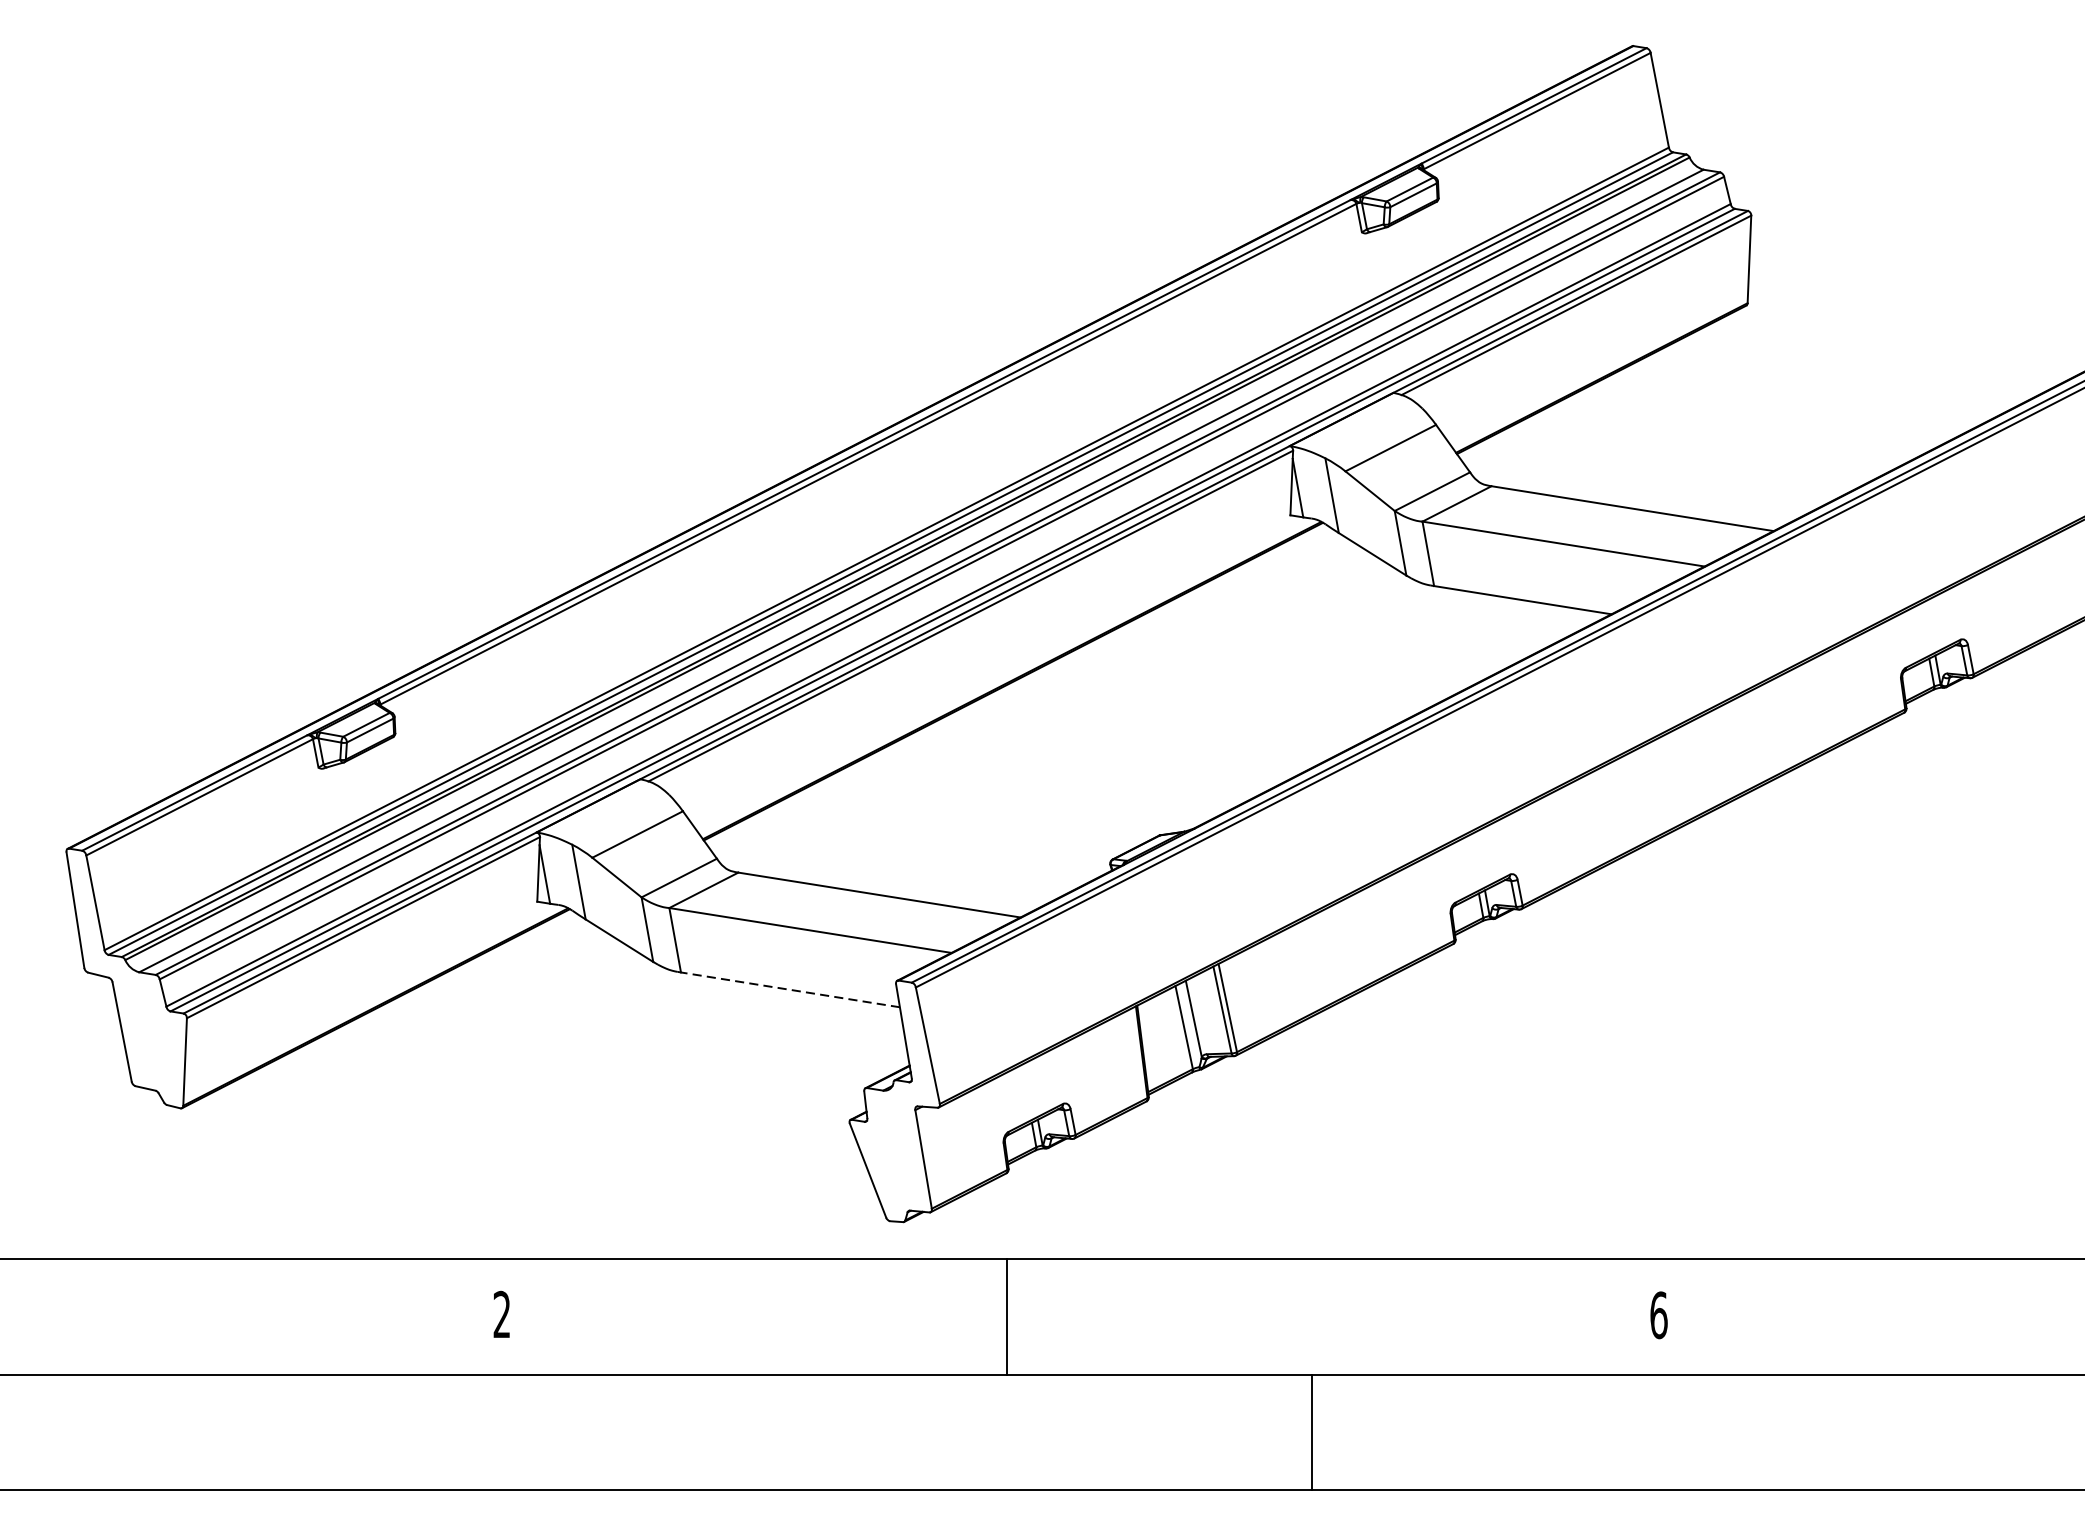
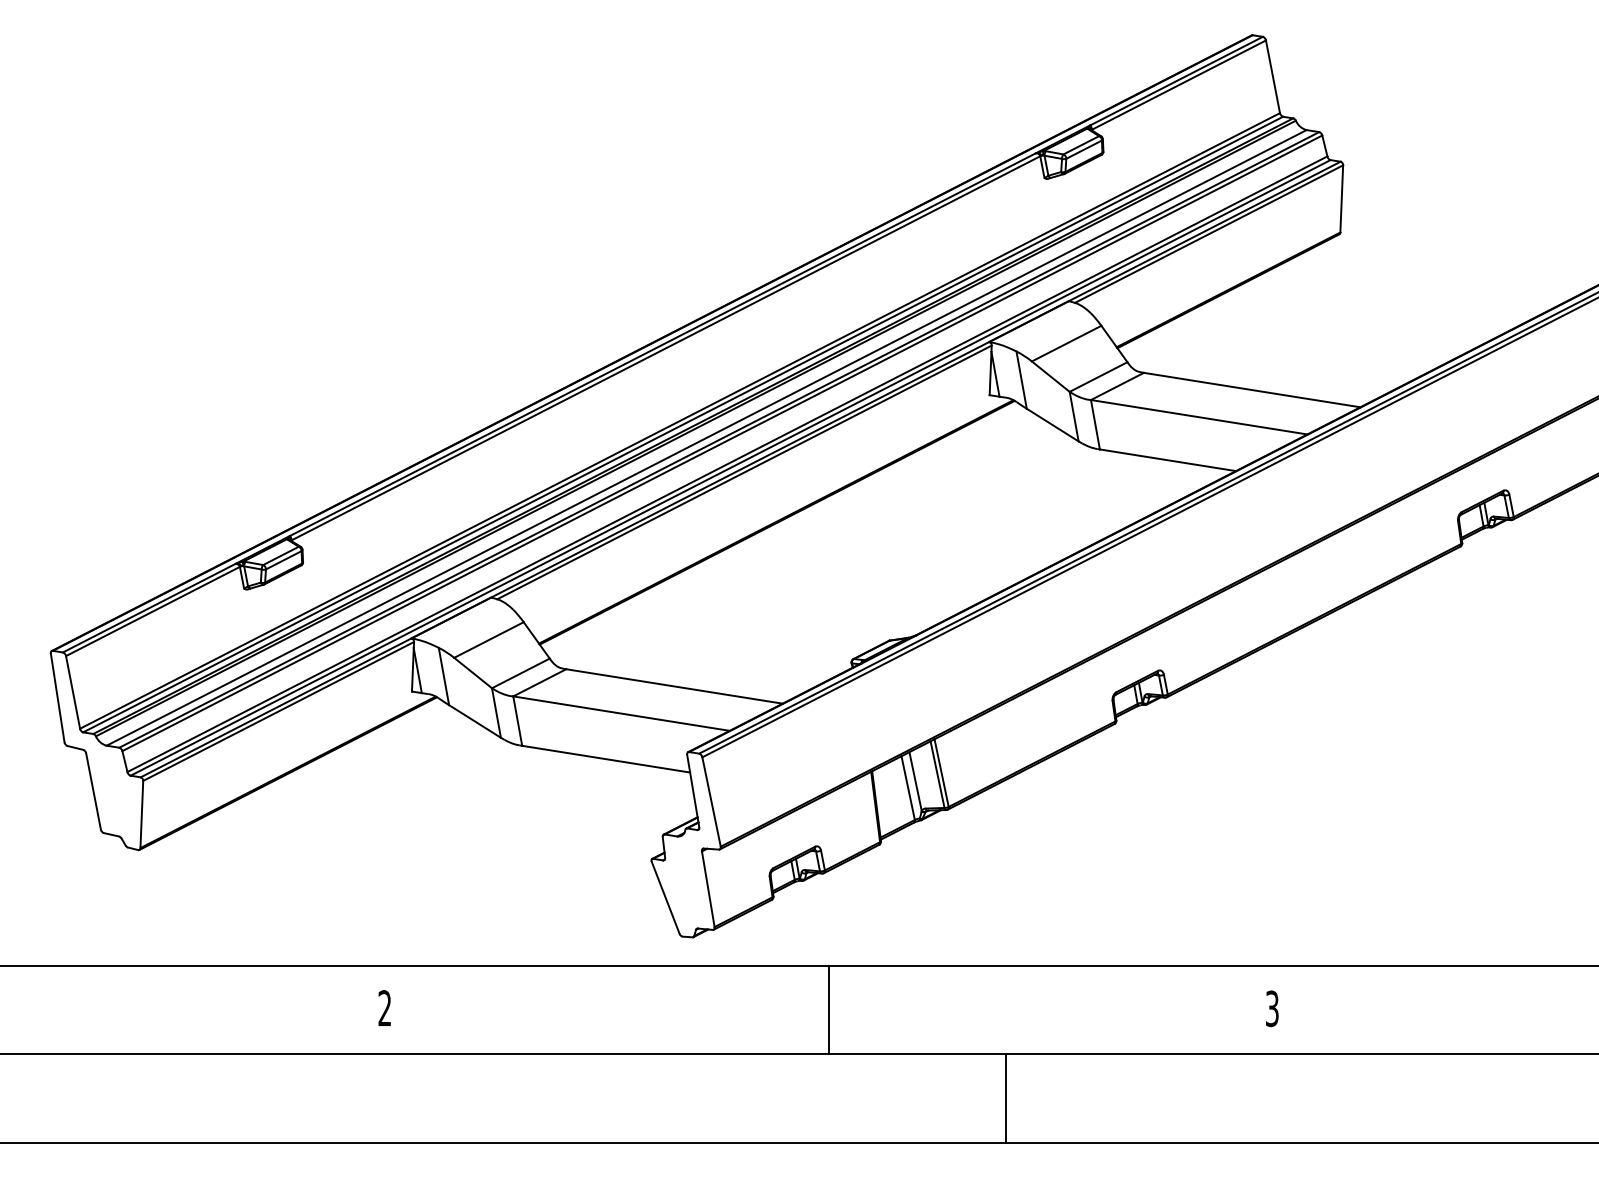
line: (789, 990) -> (605, 759), dashed -> solid
text: (1659, 1314) -> (1272, 1008), 6 -> 3
line: (1005, 1316) -> (828, 1009), moved

